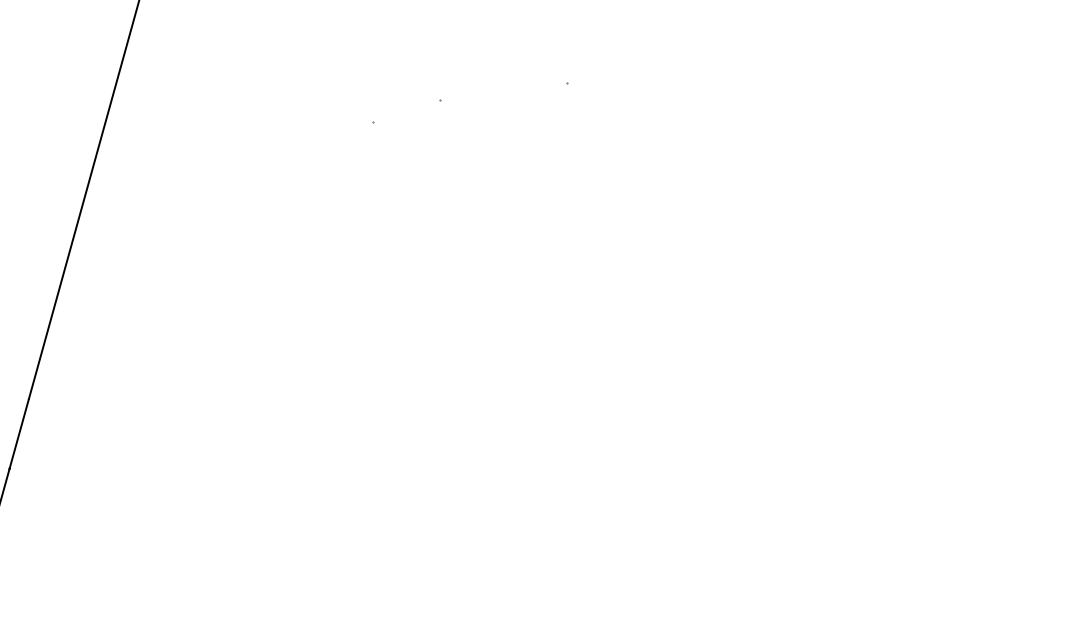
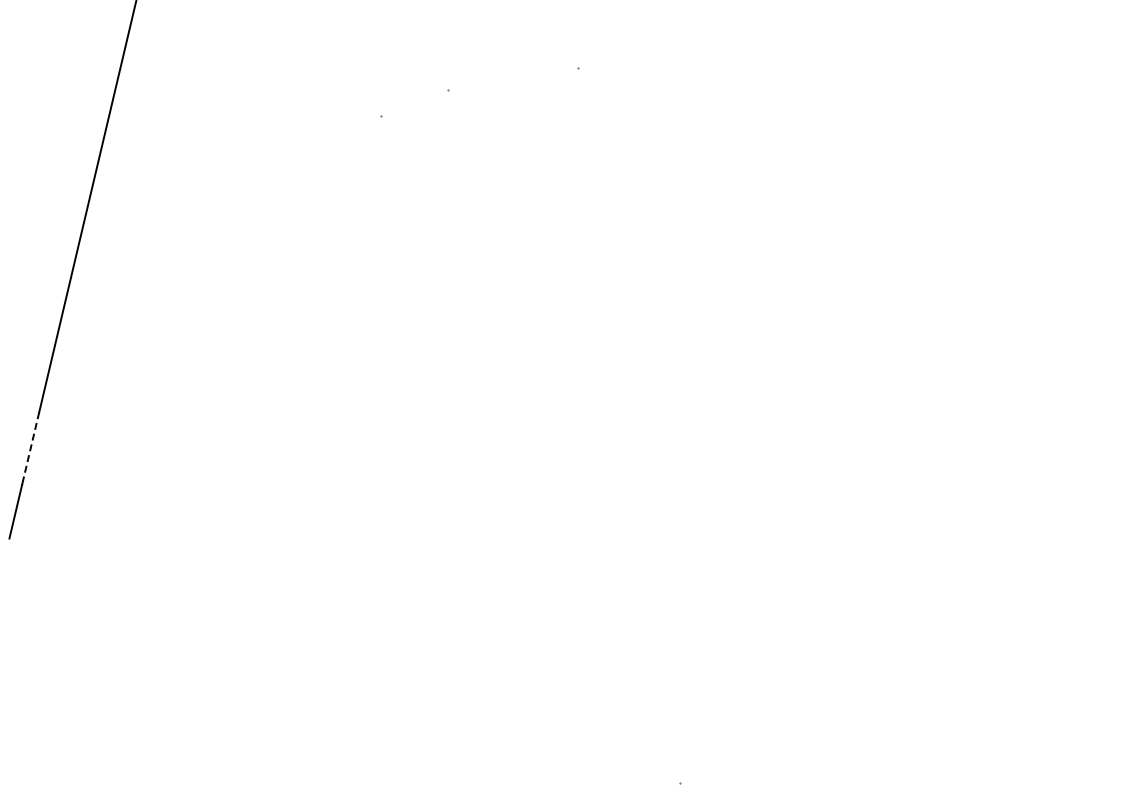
line: (19, 434) -> (30, 448), solid -> dashed

